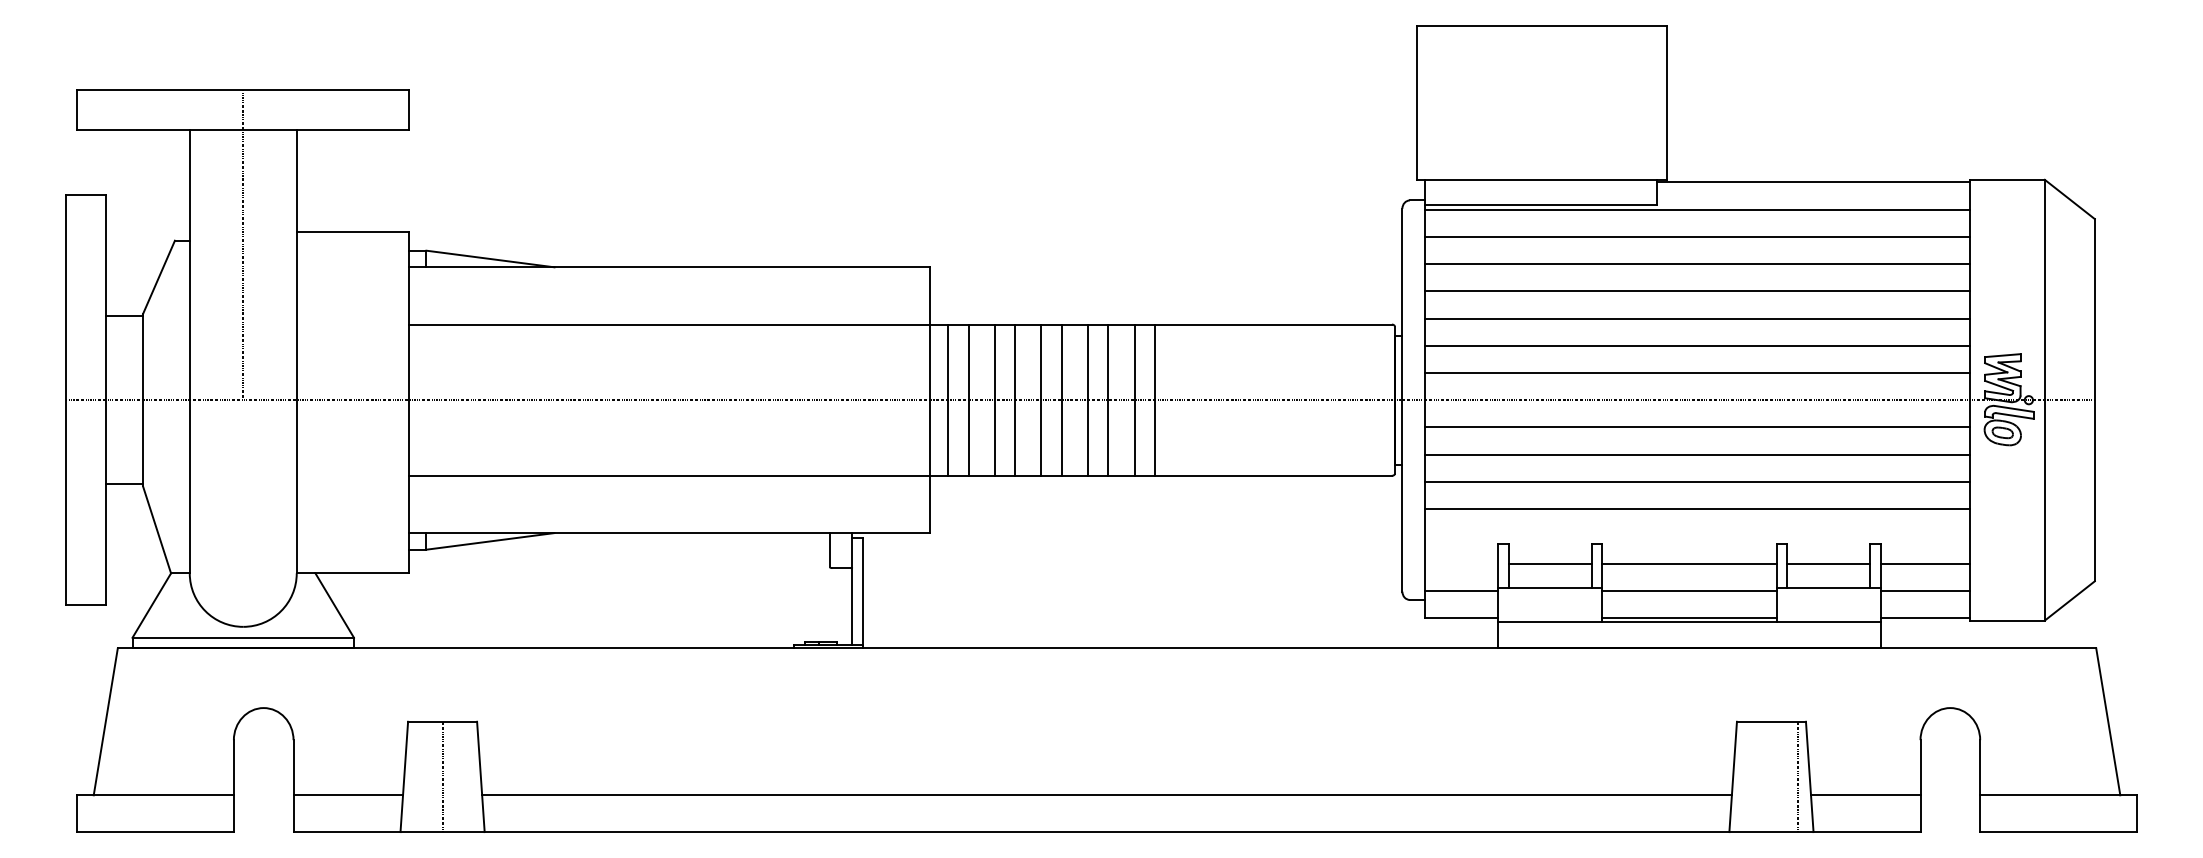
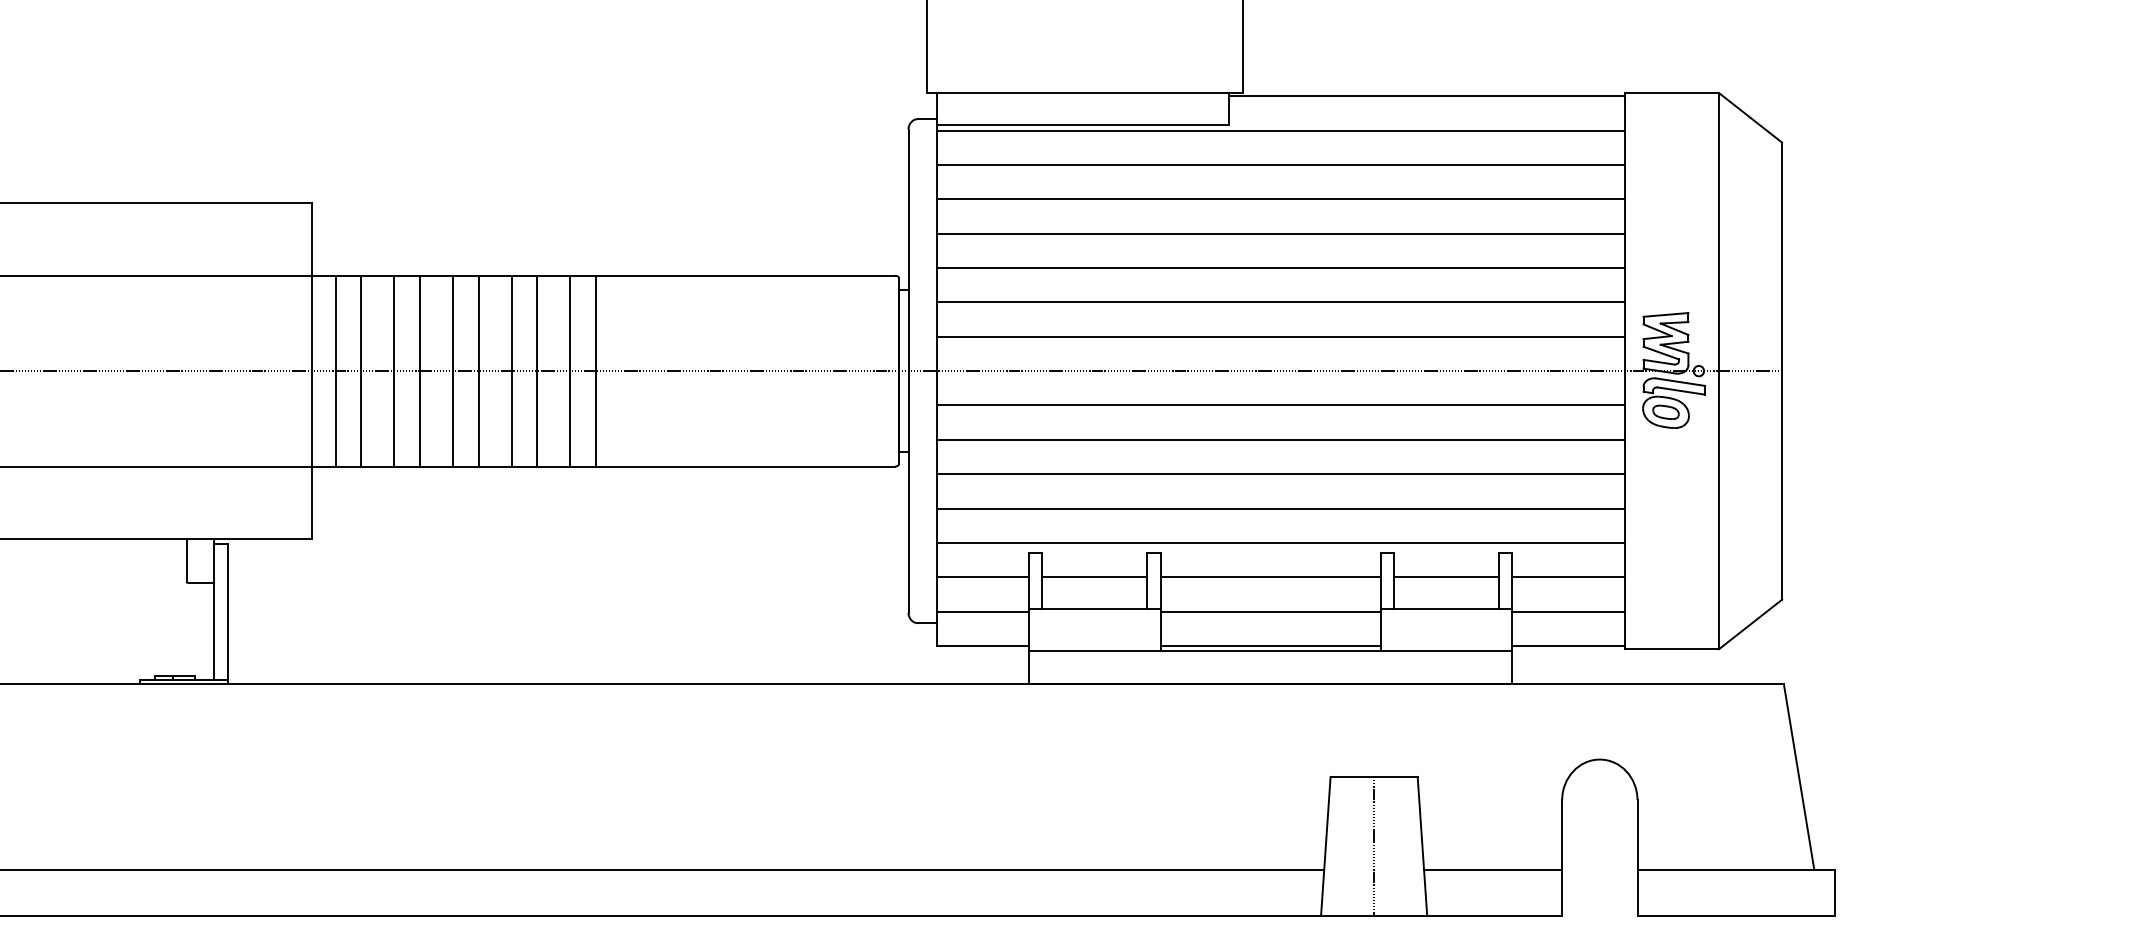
line: (1696, 536) -> (1279, 543), added
line: (1460, 563) -> (981, 577), added
line: (1798, 776) -> (1374, 845), moved

